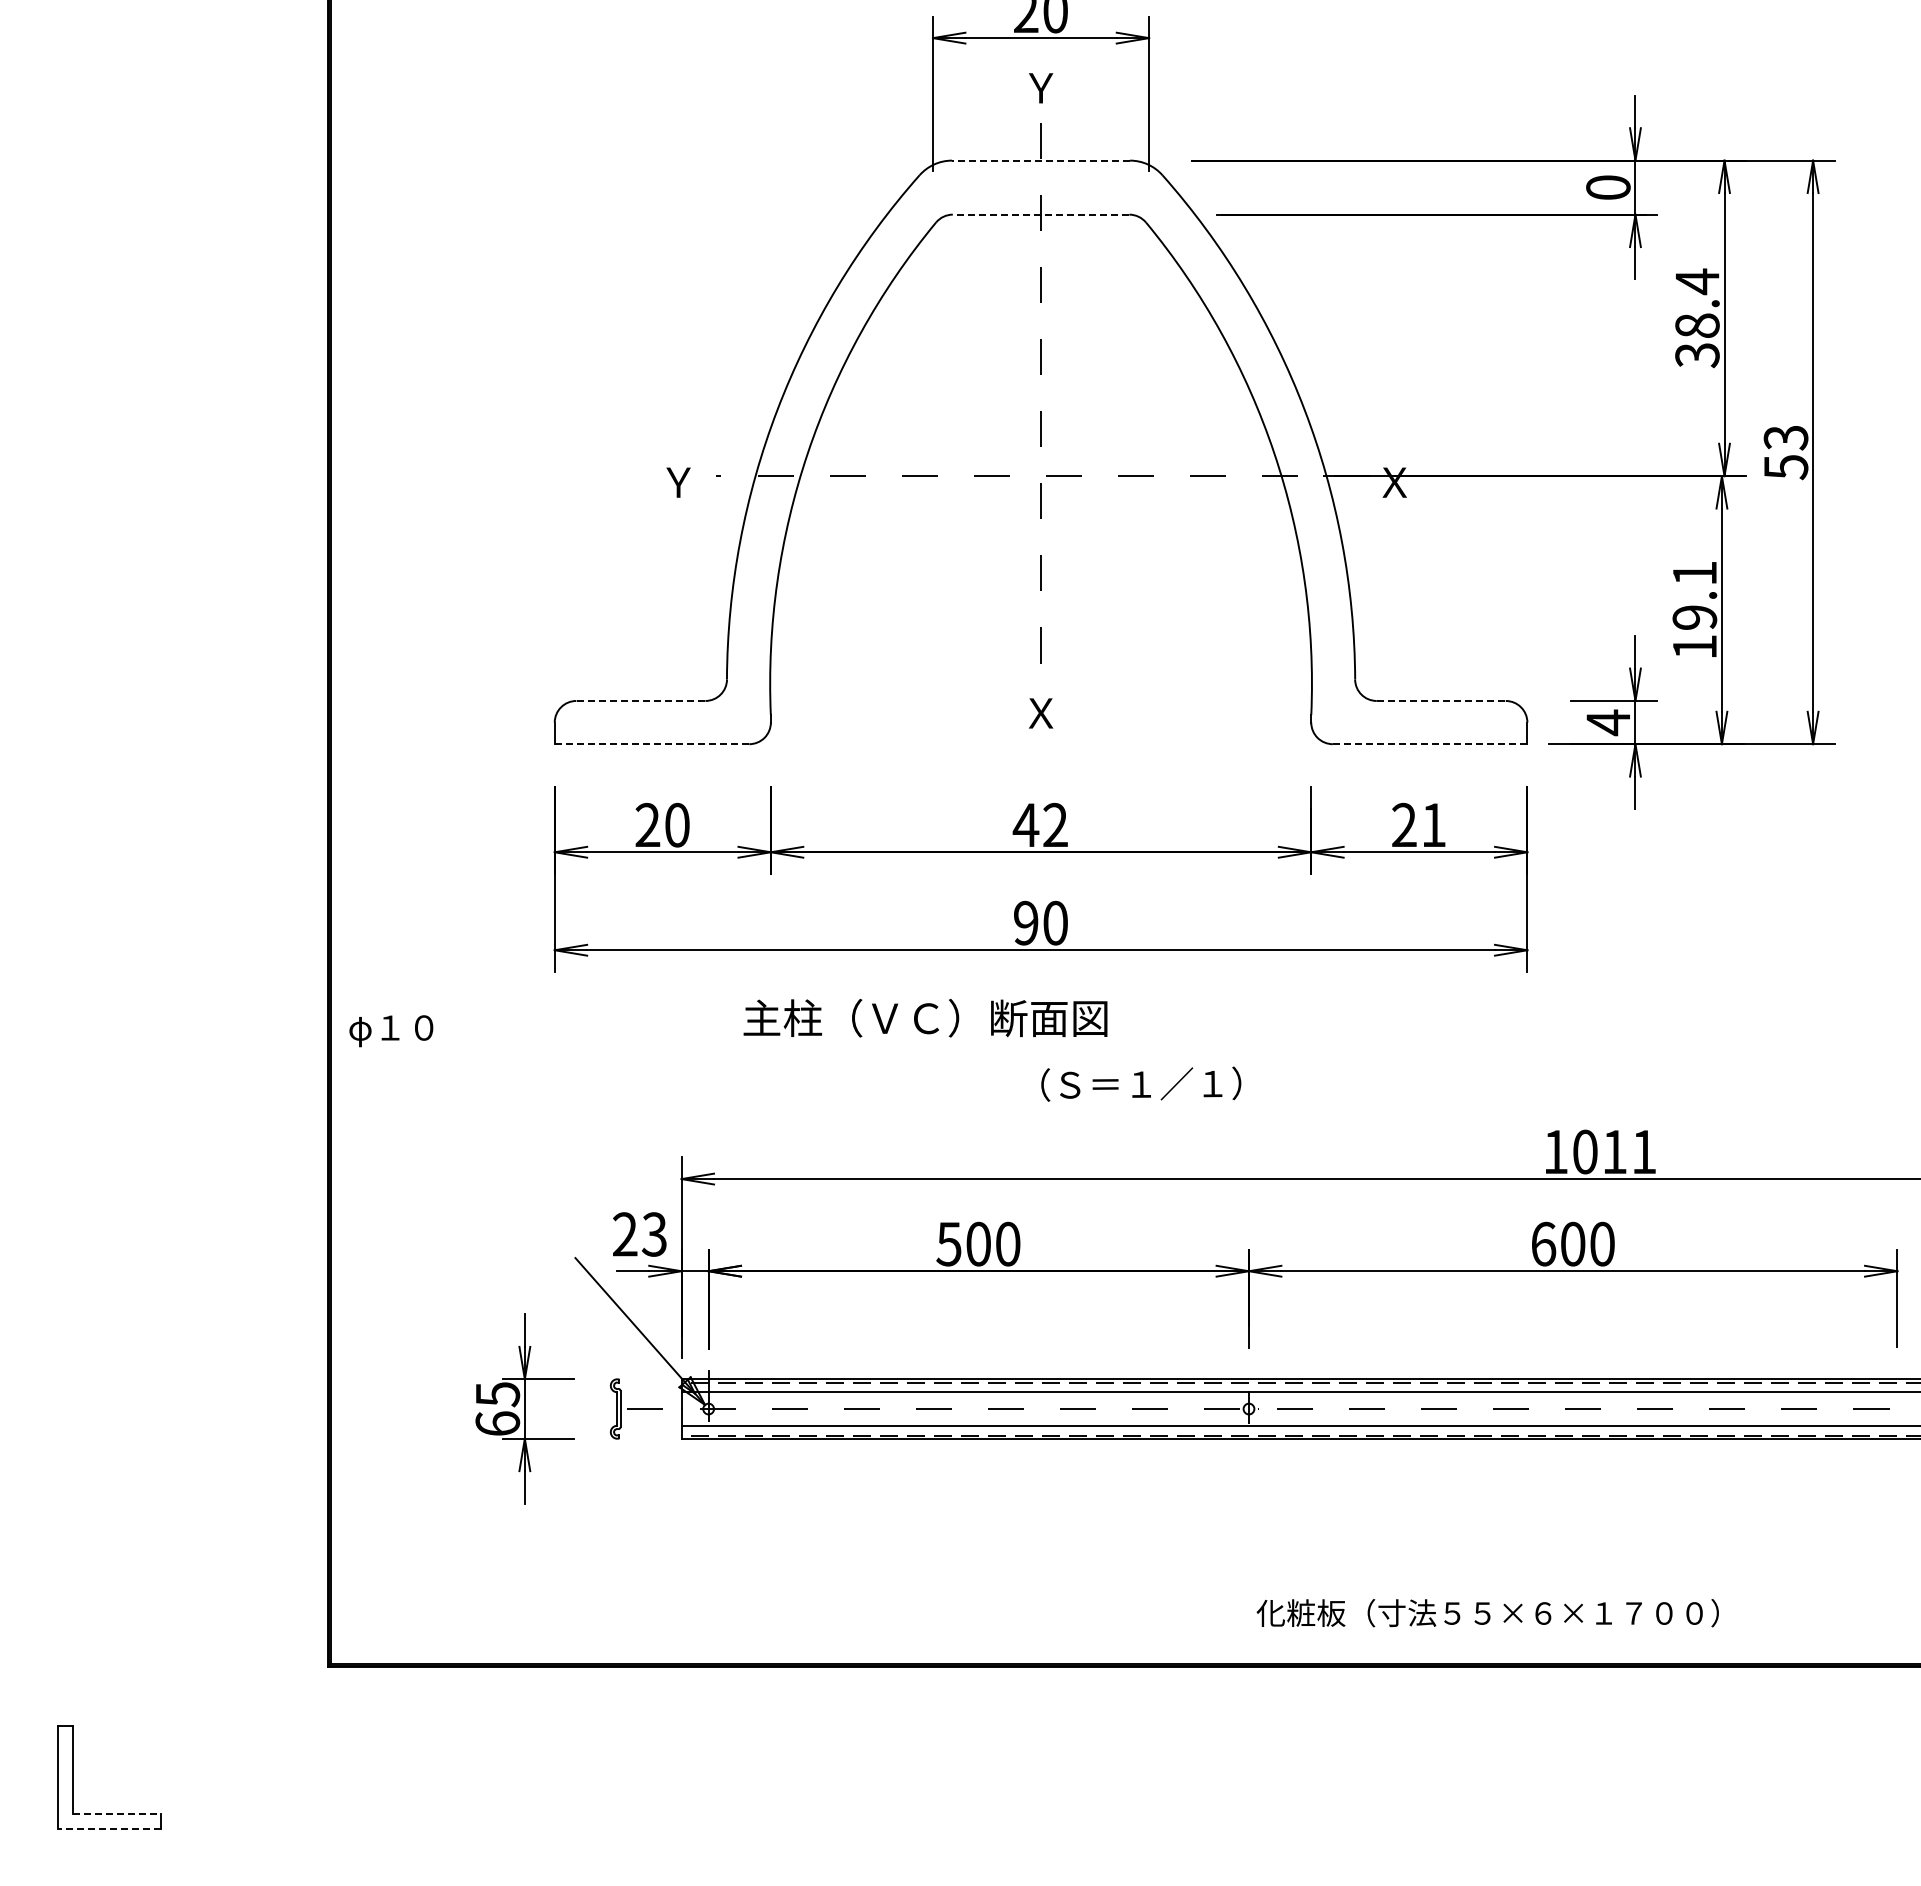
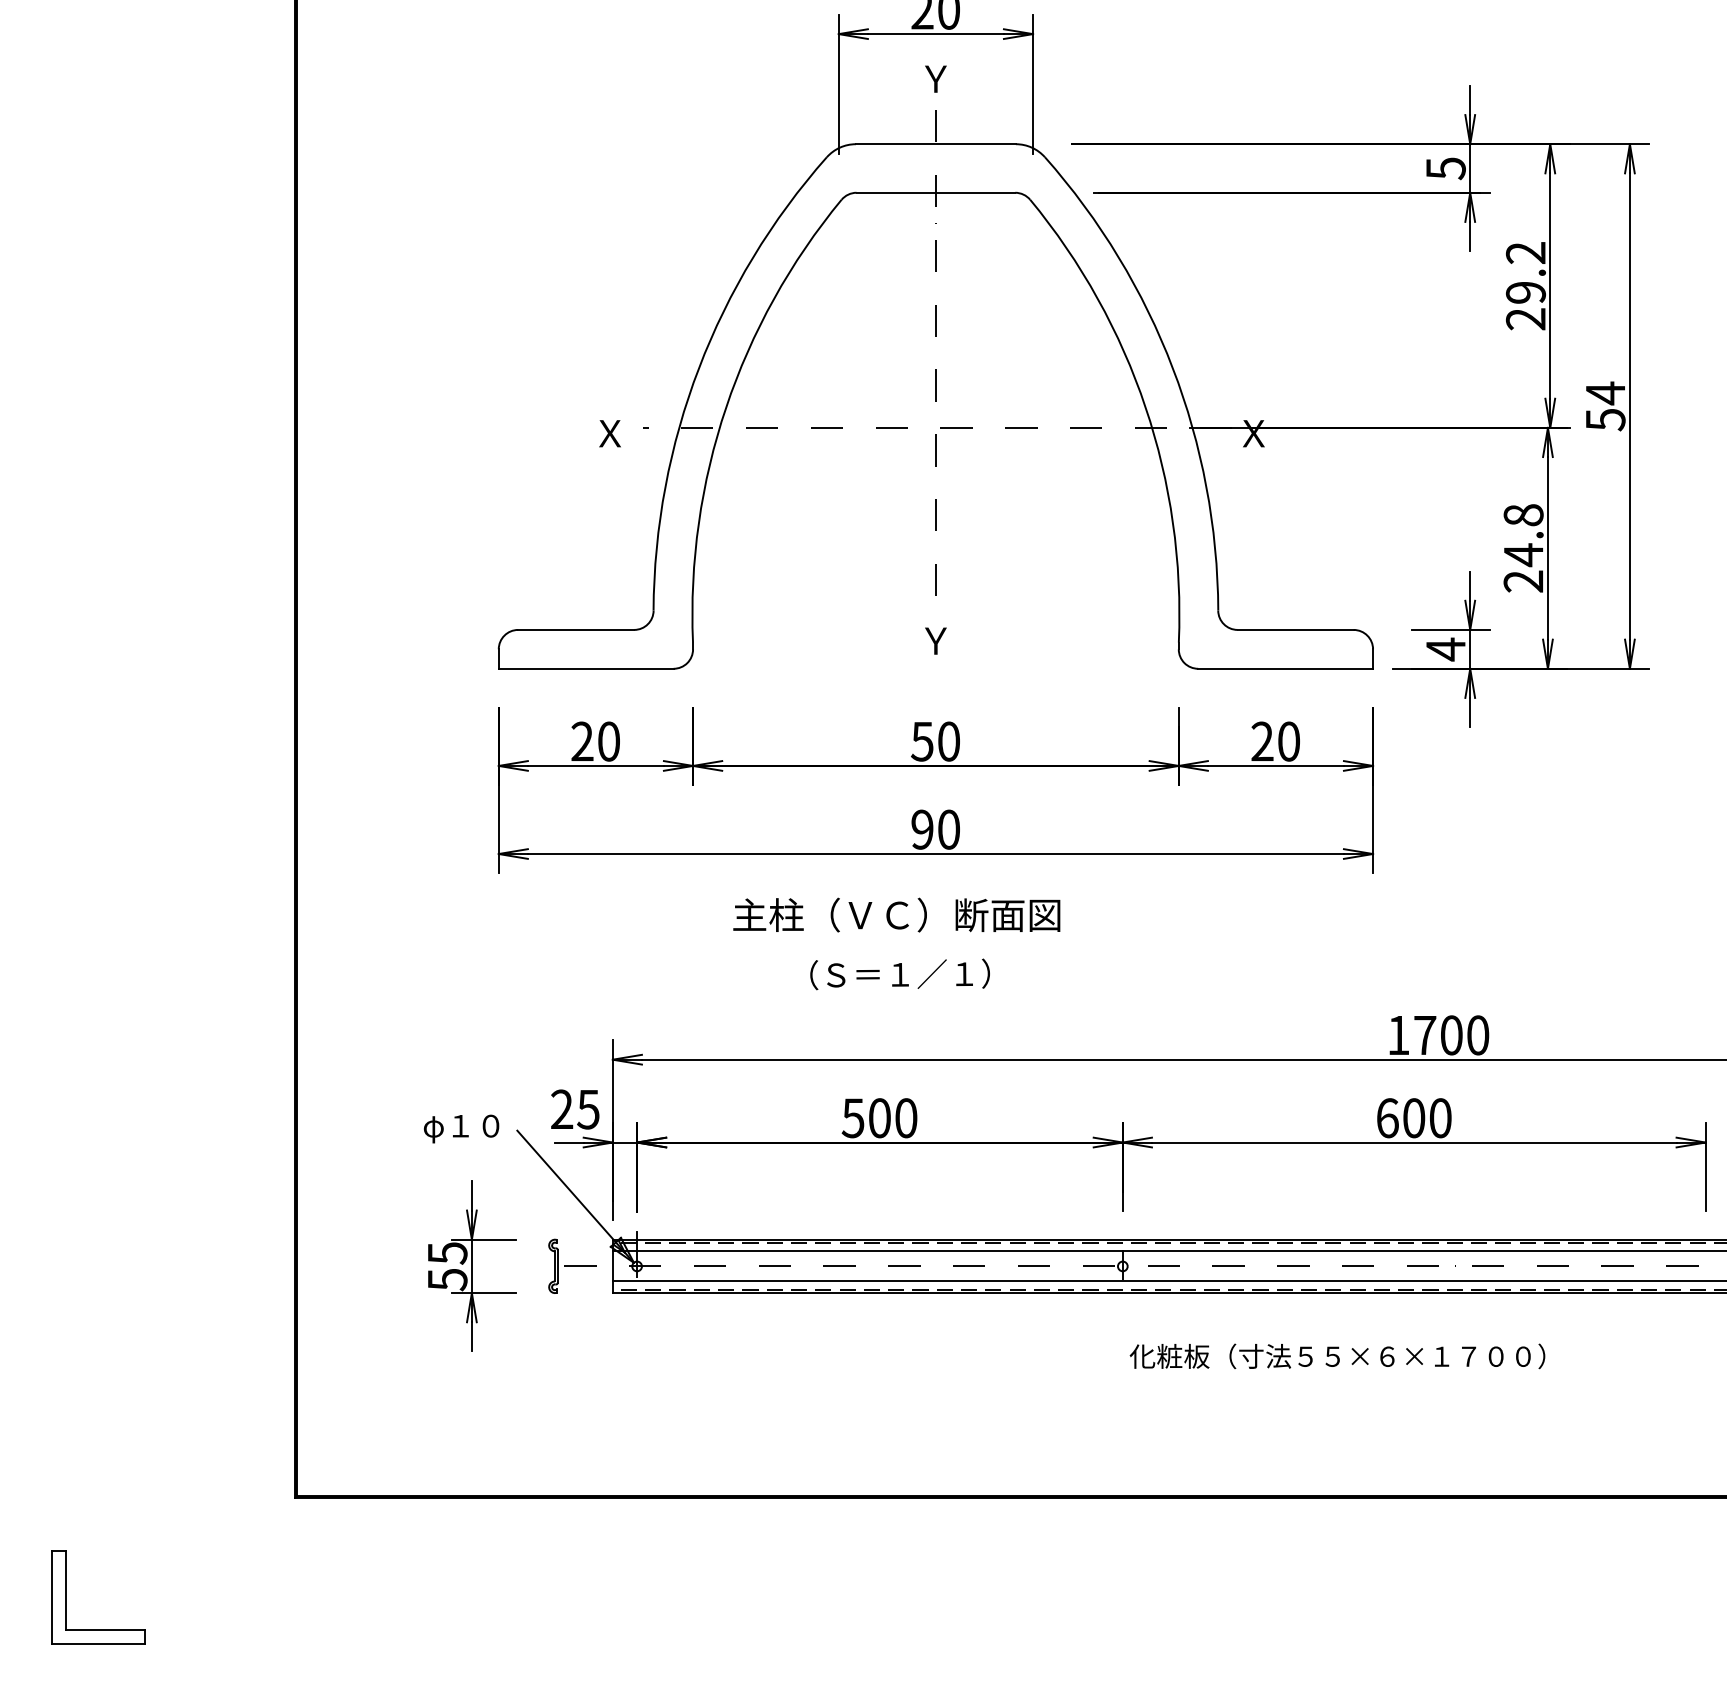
line: (1041, 160) -> (936, 144), dashed -> solid
text: (1608, 187) -> (1445, 168), 0 -> 5
line: (1040, 214) -> (935, 192), dashed -> solid
text: (1697, 318) -> (1525, 286), 38.4 -> 29.2
text: (1785, 437) -> (1605, 393), 53 -> 54
text: (678, 482) -> (610, 433), Ｙ -> Ｘ
text: (1694, 610) -> (1523, 548), 19.1 -> 24.8
line: (640, 700) -> (575, 629), dashed -> solid
line: (1441, 700) -> (1295, 629), dashed -> solid
text: (1040, 713) -> (935, 641), Ｘ -> Ｙ
line: (651, 744) -> (585, 669), dashed -> solid
line: (1430, 744) -> (1285, 669), dashed -> solid
text: (1434, 824) -> (1289, 740), 21 -> 20
text: (1039, 825) -> (934, 741), 42 -> 50
text: (925, 1017) -> (896, 914), moved
text: (391, 1031) -> (461, 1129), moved
text: (1141, 1083) -> (900, 973), moved
text: (1614, 1151) -> (1451, 1034), 1011 -> 1700
text: (653, 1234) -> (587, 1109), 23 -> 25
text: (497, 1423) -> (447, 1279), 65 -> 55
text: (1487, 1613) -> (1337, 1356), moved
line: (116, 1813) -> (104, 1629), dashed -> solid
line: (109, 1829) -> (98, 1644), dashed -> solid

